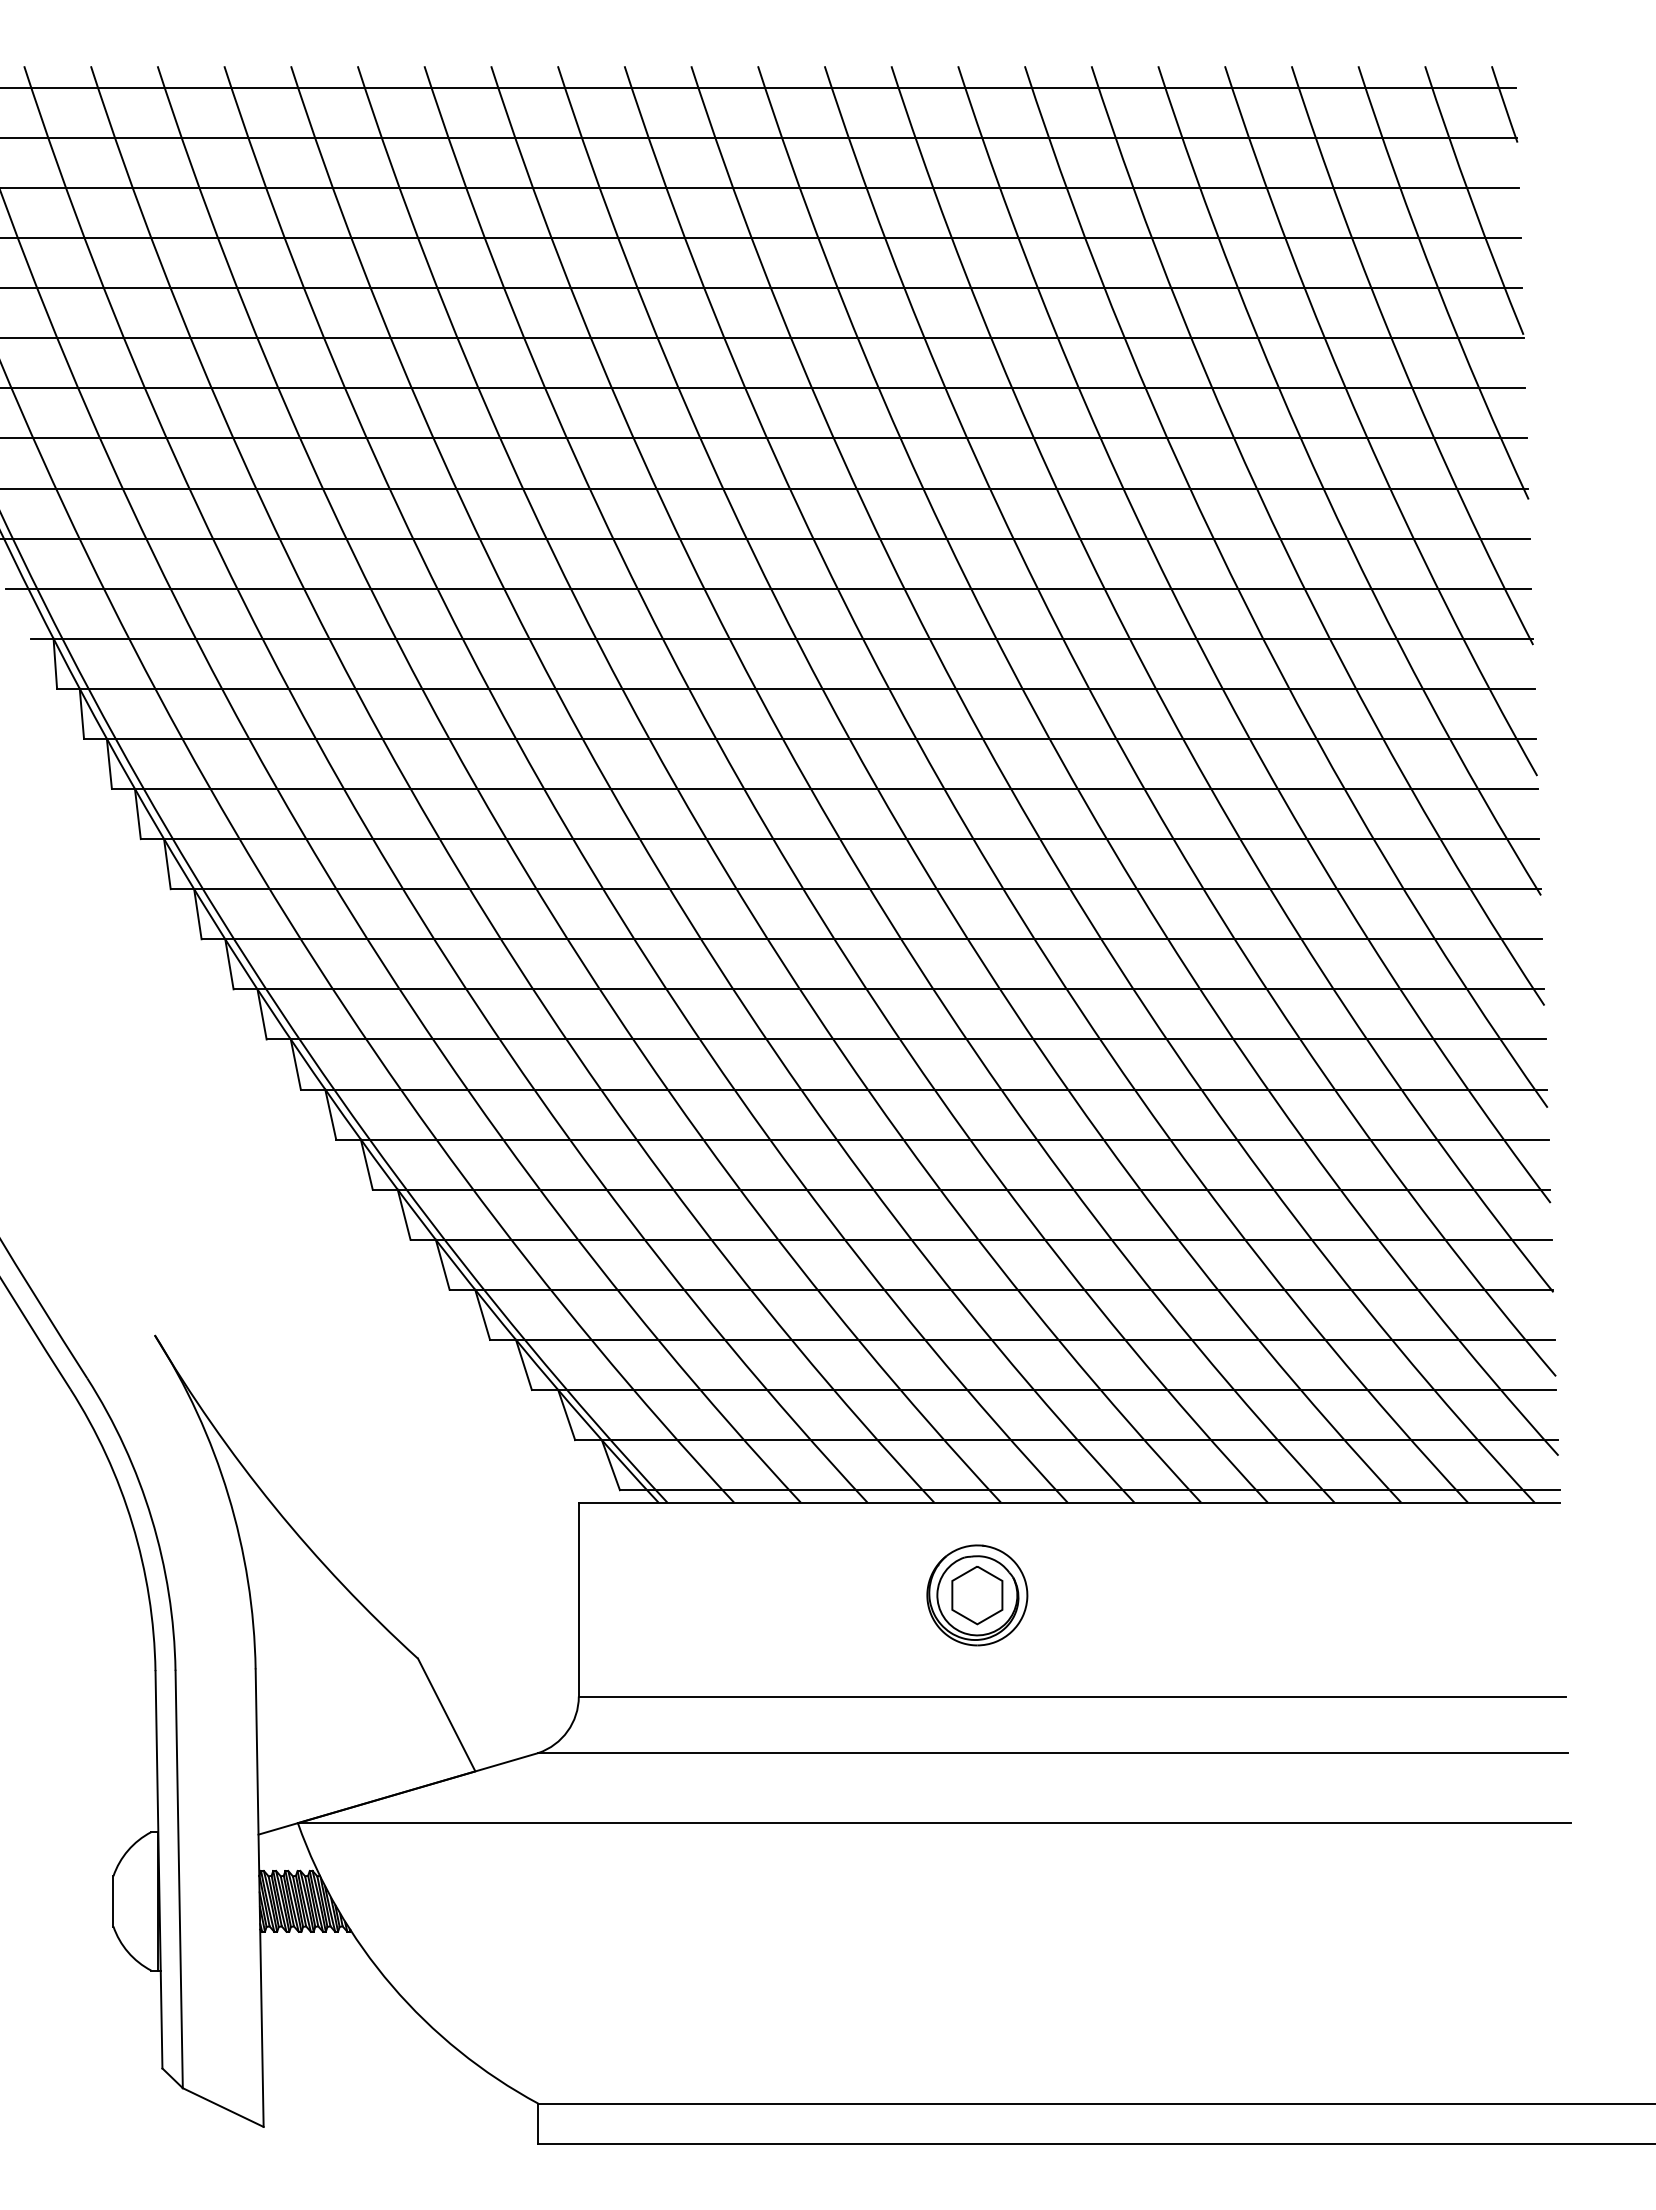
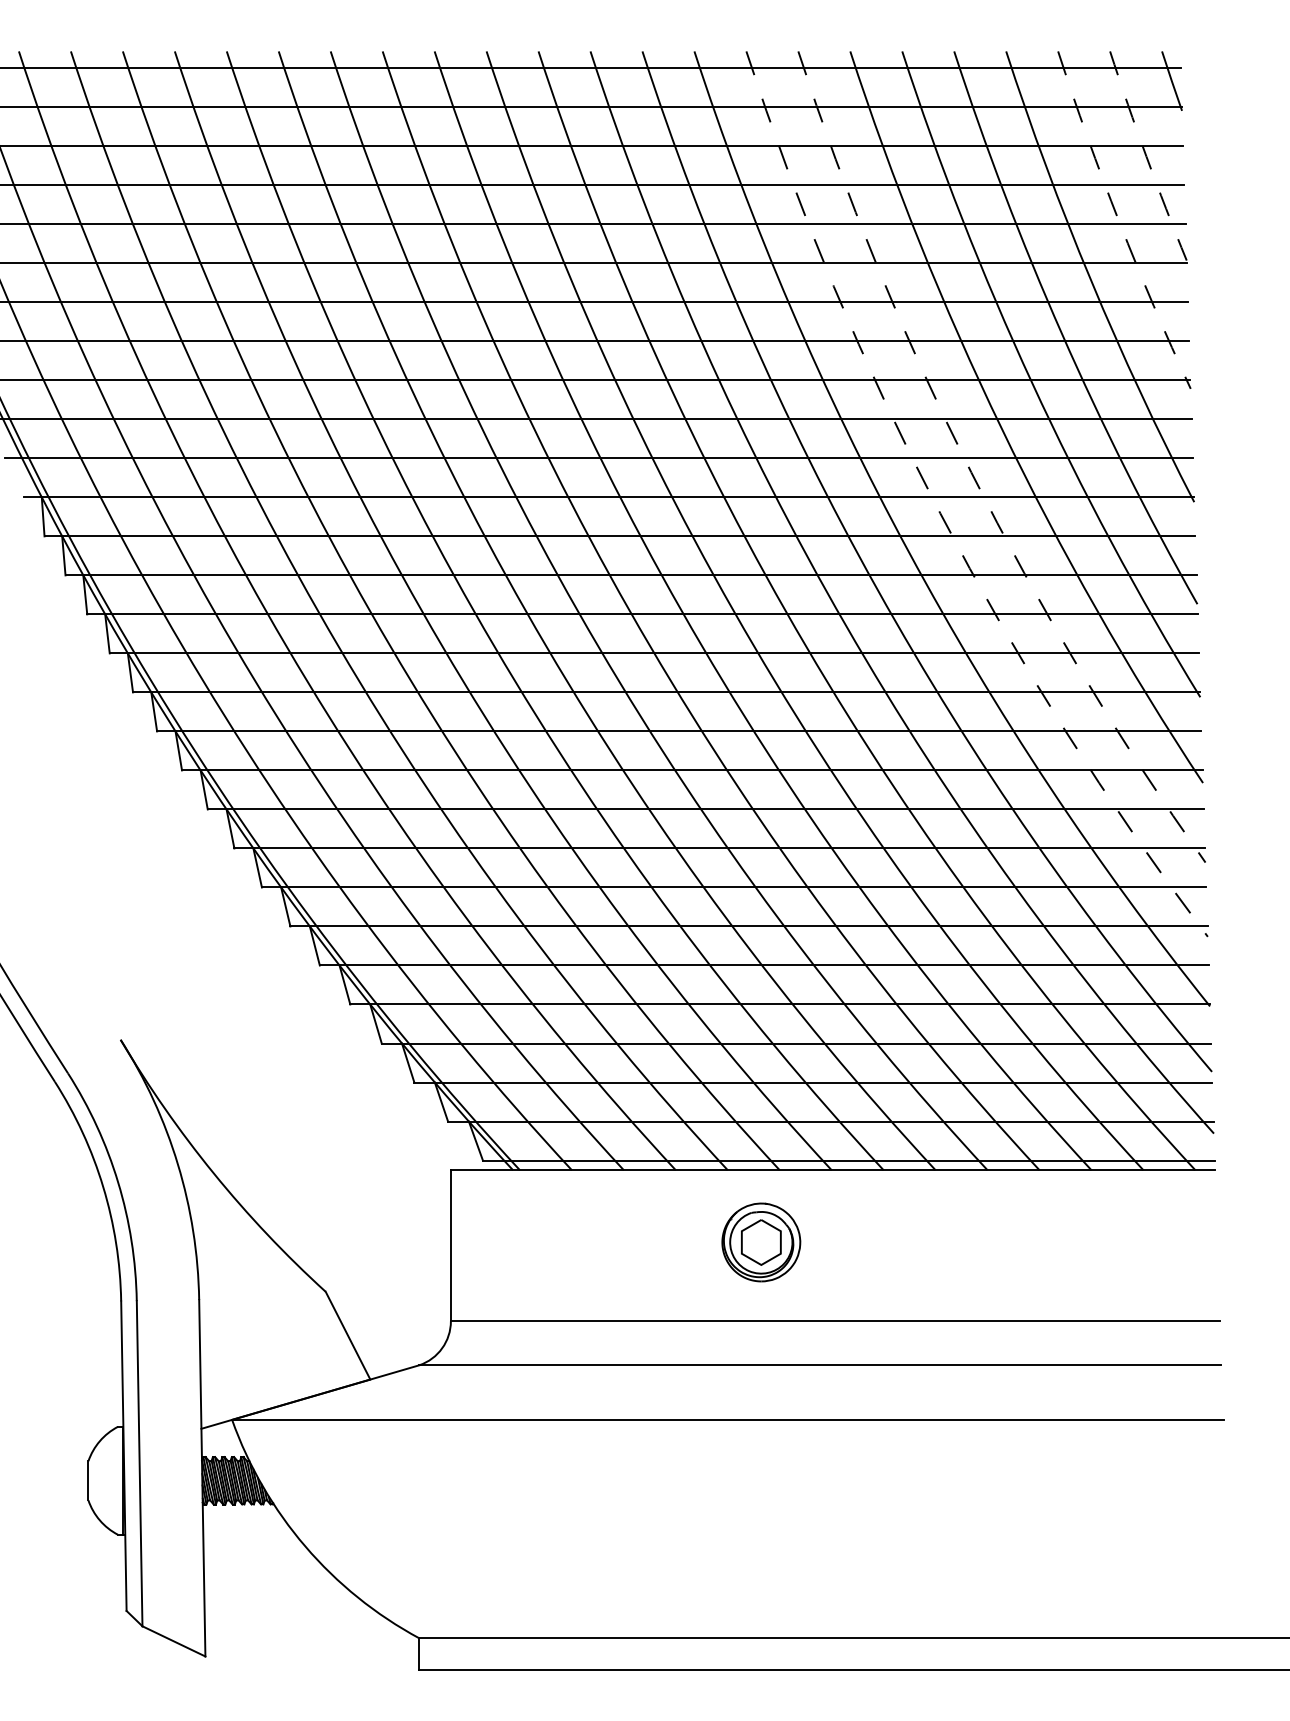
arc: (1471, 201) -> (1146, 156), solid -> dashed
arc: (1437, 285) -> (1119, 222), solid -> dashed
arc: (1246, 606) -> (970, 472), solid -> dashed
arc: (1207, 659) -> (940, 513), solid -> dashed

